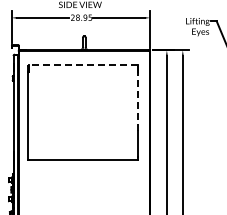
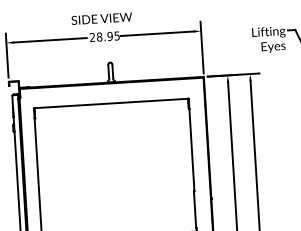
line: (83, 65) -> (111, 103), dashed -> solid
line: (138, 101) -> (192, 149), dashed -> solid

